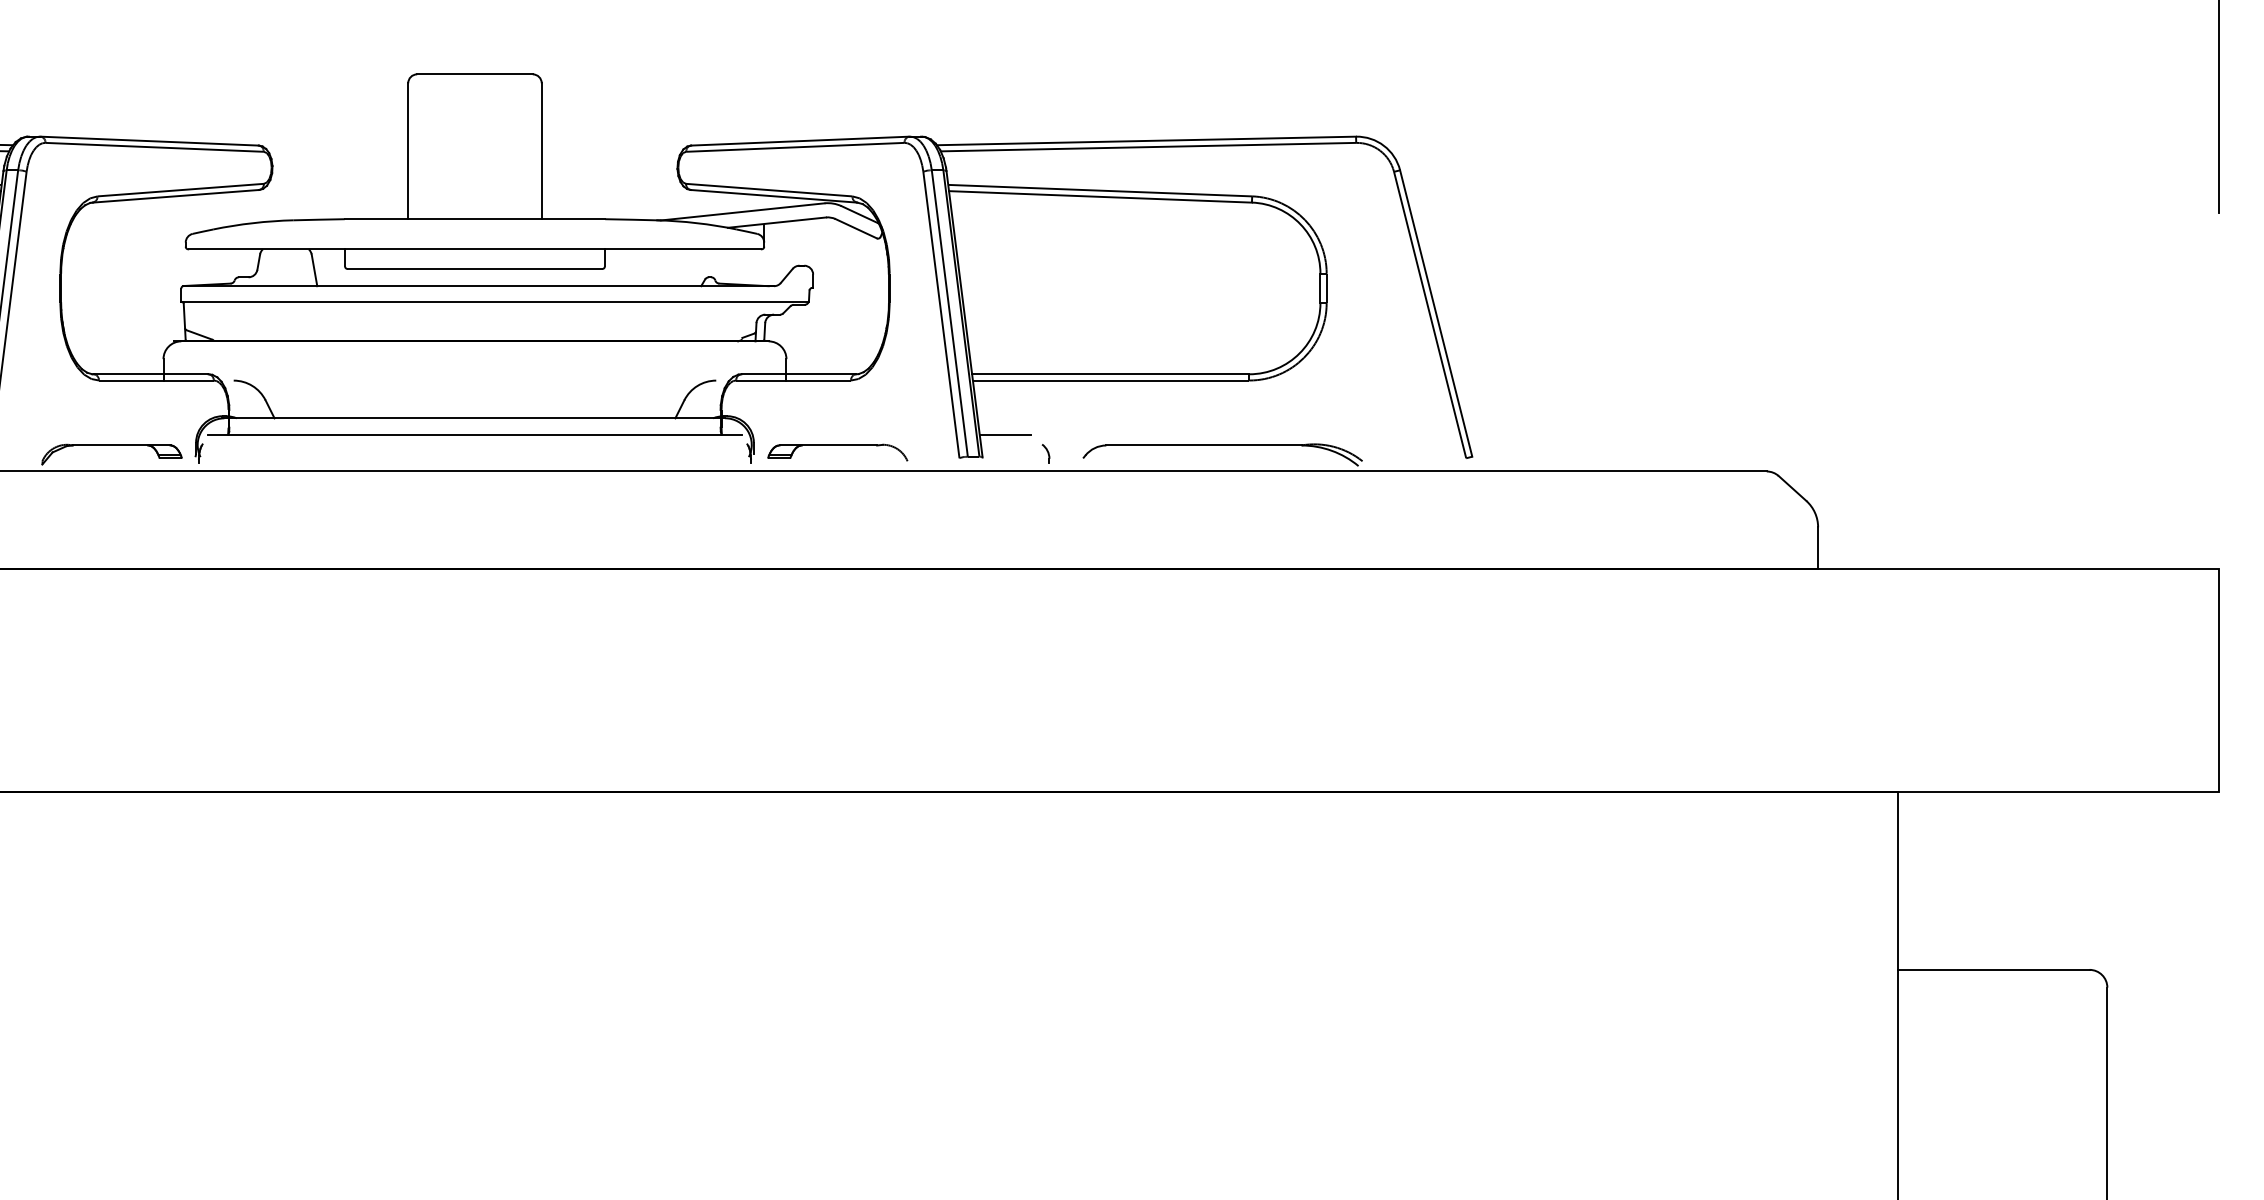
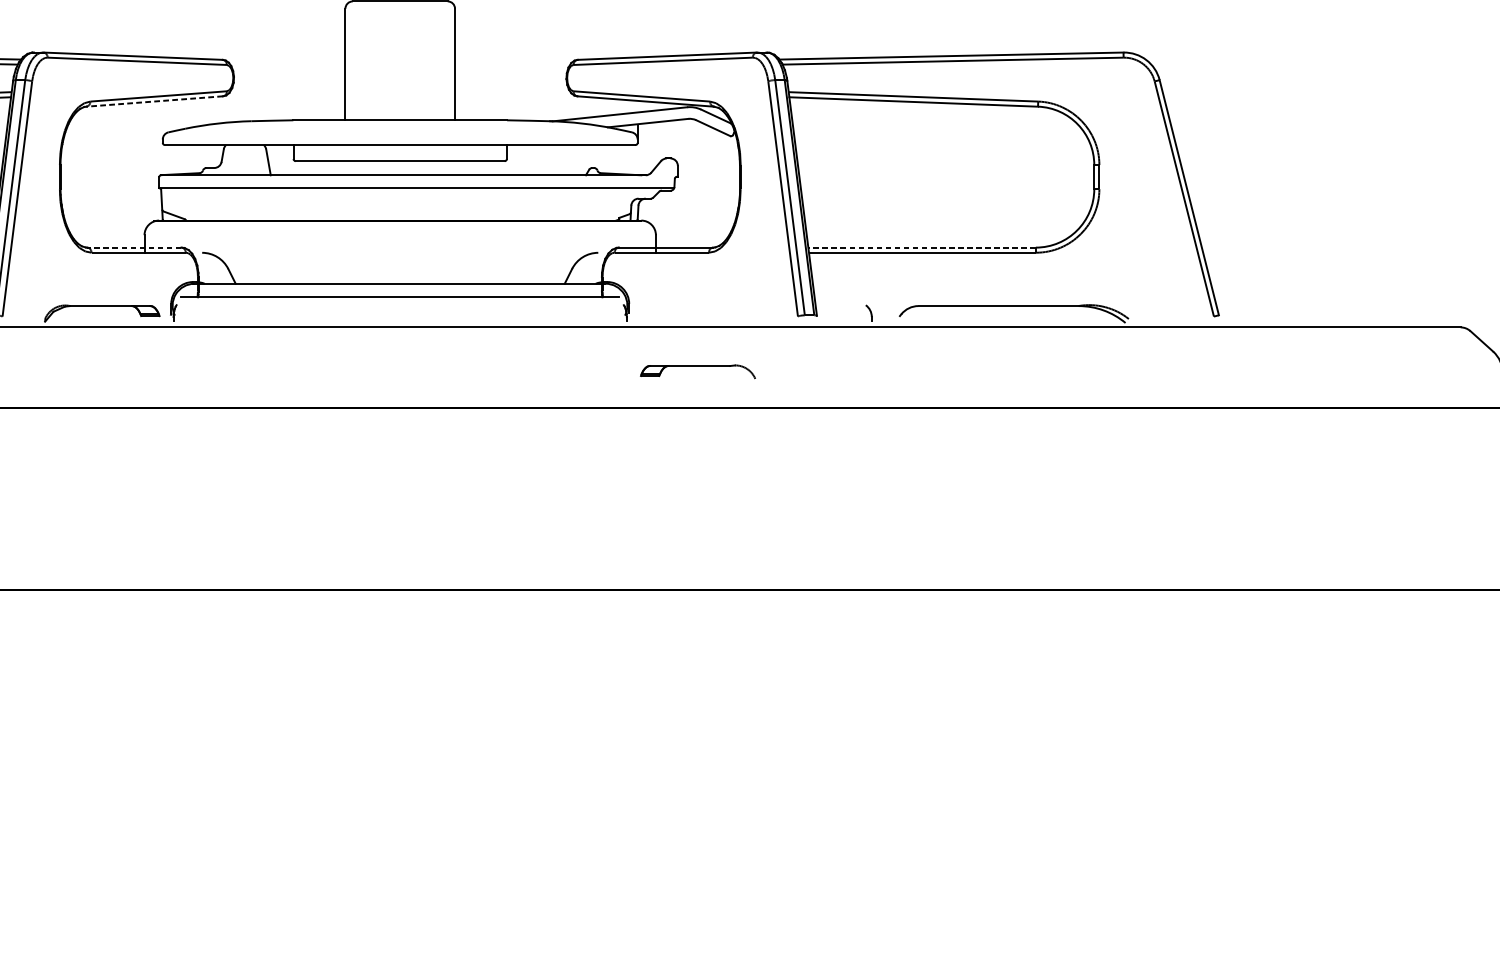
line: (175, 196) -> (154, 101), solid -> dashed
line: (150, 374) -> (133, 247), solid -> dashed
line: (1110, 374) -> (921, 247), solid -> dashed
line: (1004, 434) -> (834, 297), removed
part: (837, 445) -> (697, 365), moved

